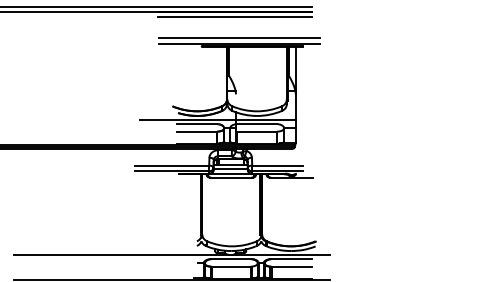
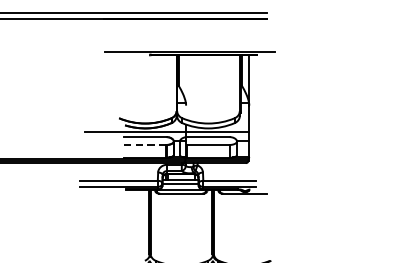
line: (234, 17) -> (184, 24), removed
line: (238, 37) -> (188, 45), removed
line: (197, 131) -> (145, 144), solid -> dashed

